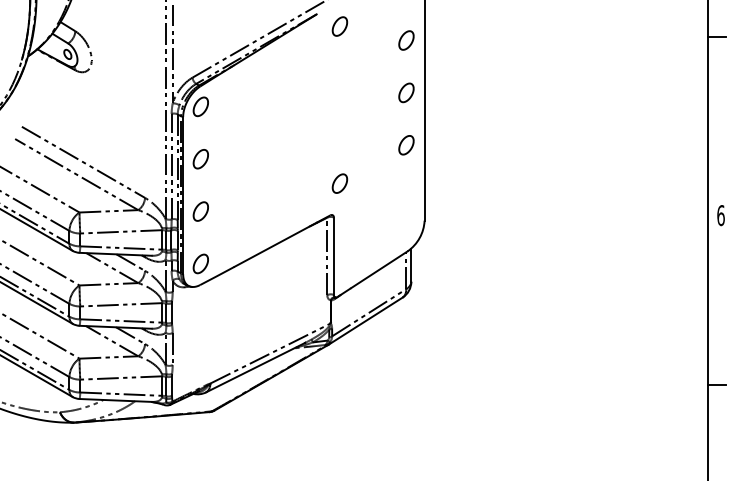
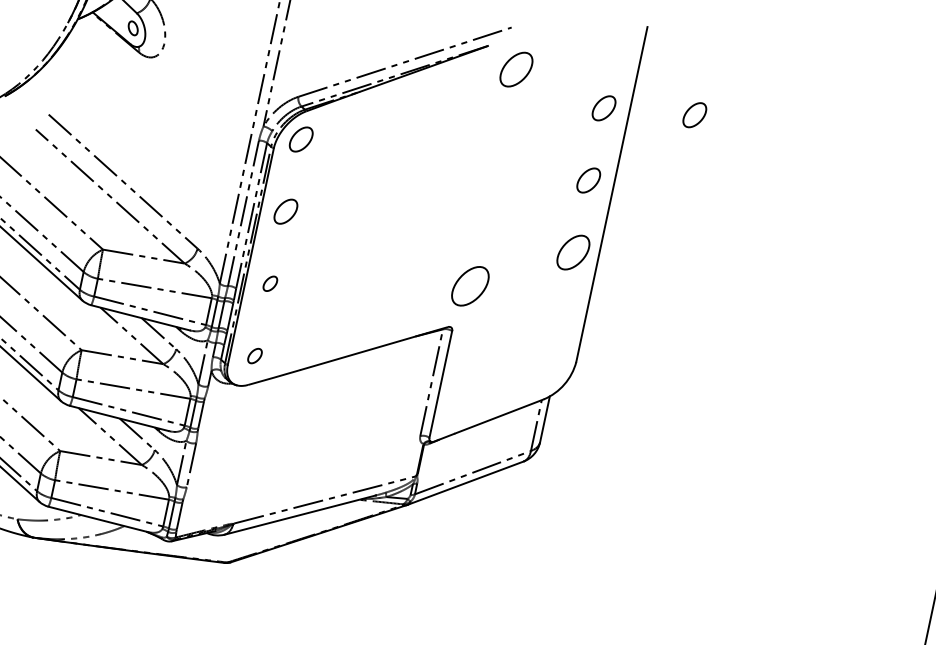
part: (339, 26) -> (515, 69), size x1.4
part: (470, 31) -> (694, 114), added
part: (406, 145) -> (573, 253), size x1.4
part: (339, 183) -> (469, 285), size x1.6
part: (200, 211) -> (270, 283), size x0.6
part: (200, 263) -> (254, 355), size x0.6

